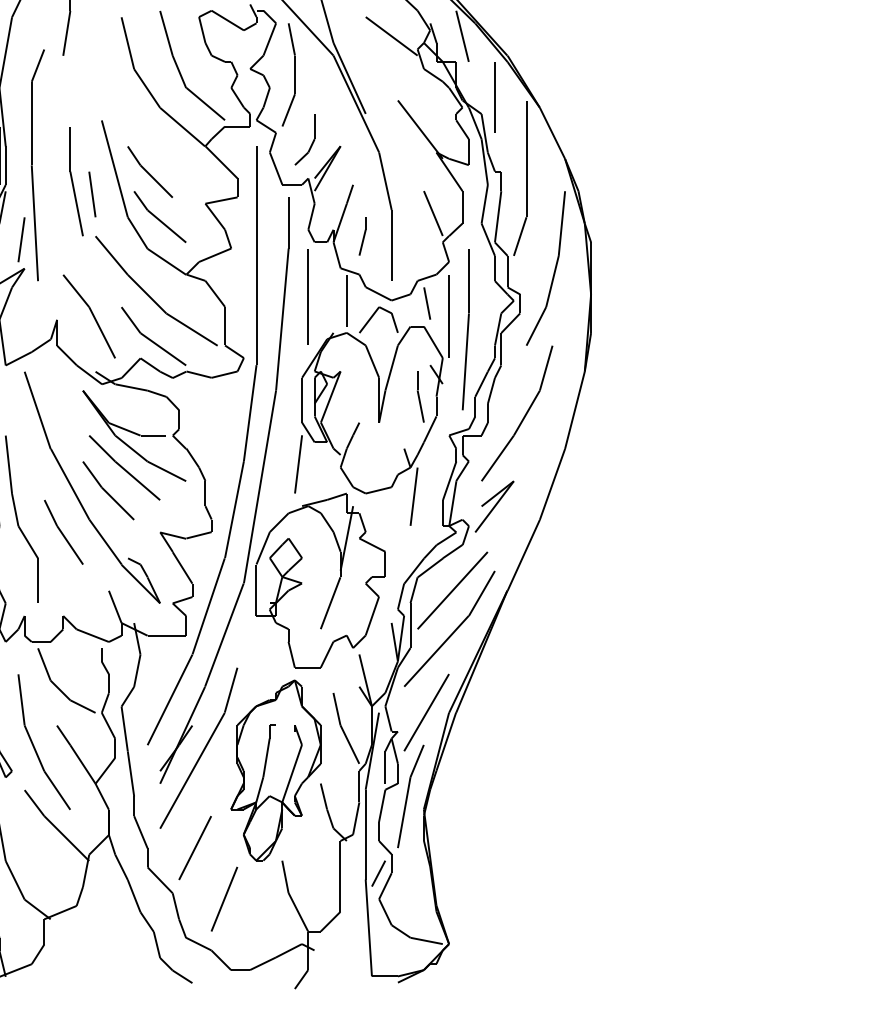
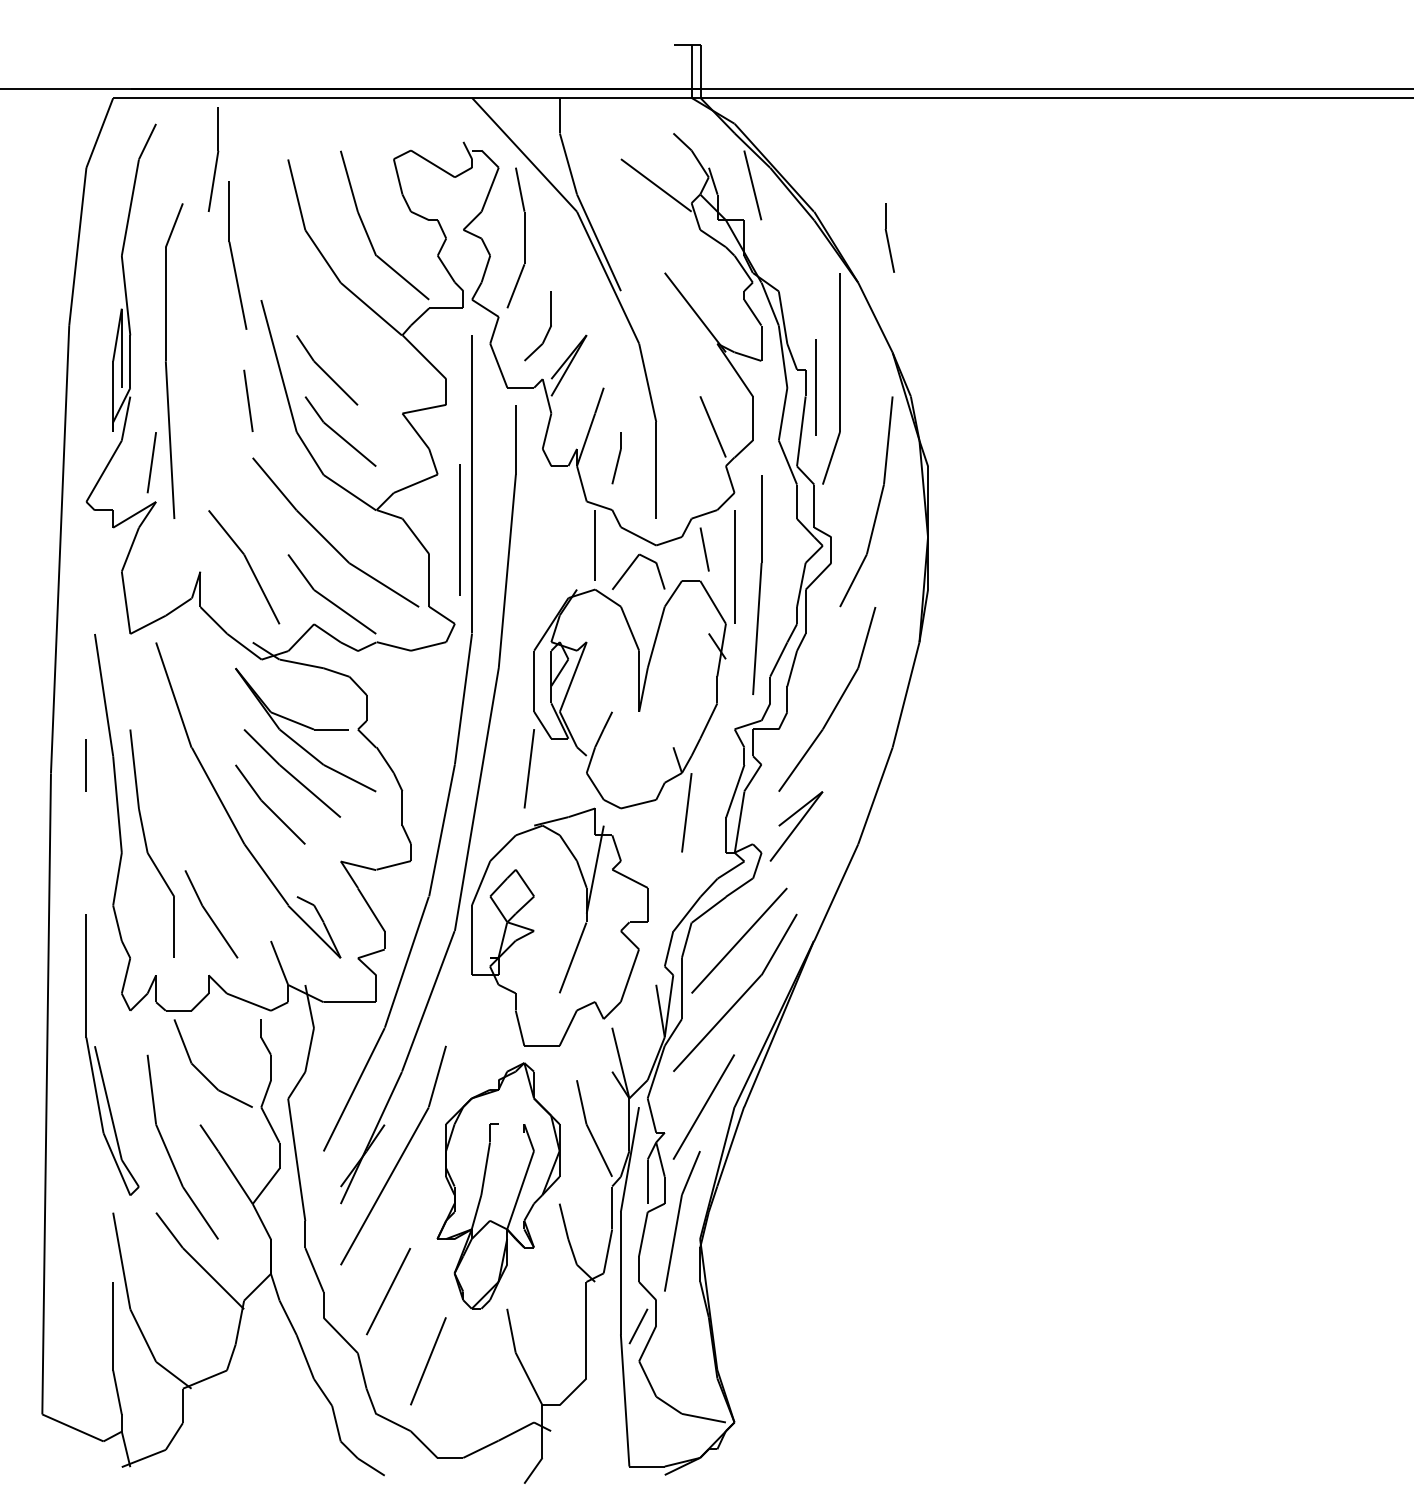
line: (494, 97) -> (815, 387), moved
part: (76, 181) -> (237, 255), moved
line: (308, 296) -> (459, 529), moved
part: (420, 396) -> (889, 237), moved
part: (63, 532) -> (211, 914), moved

